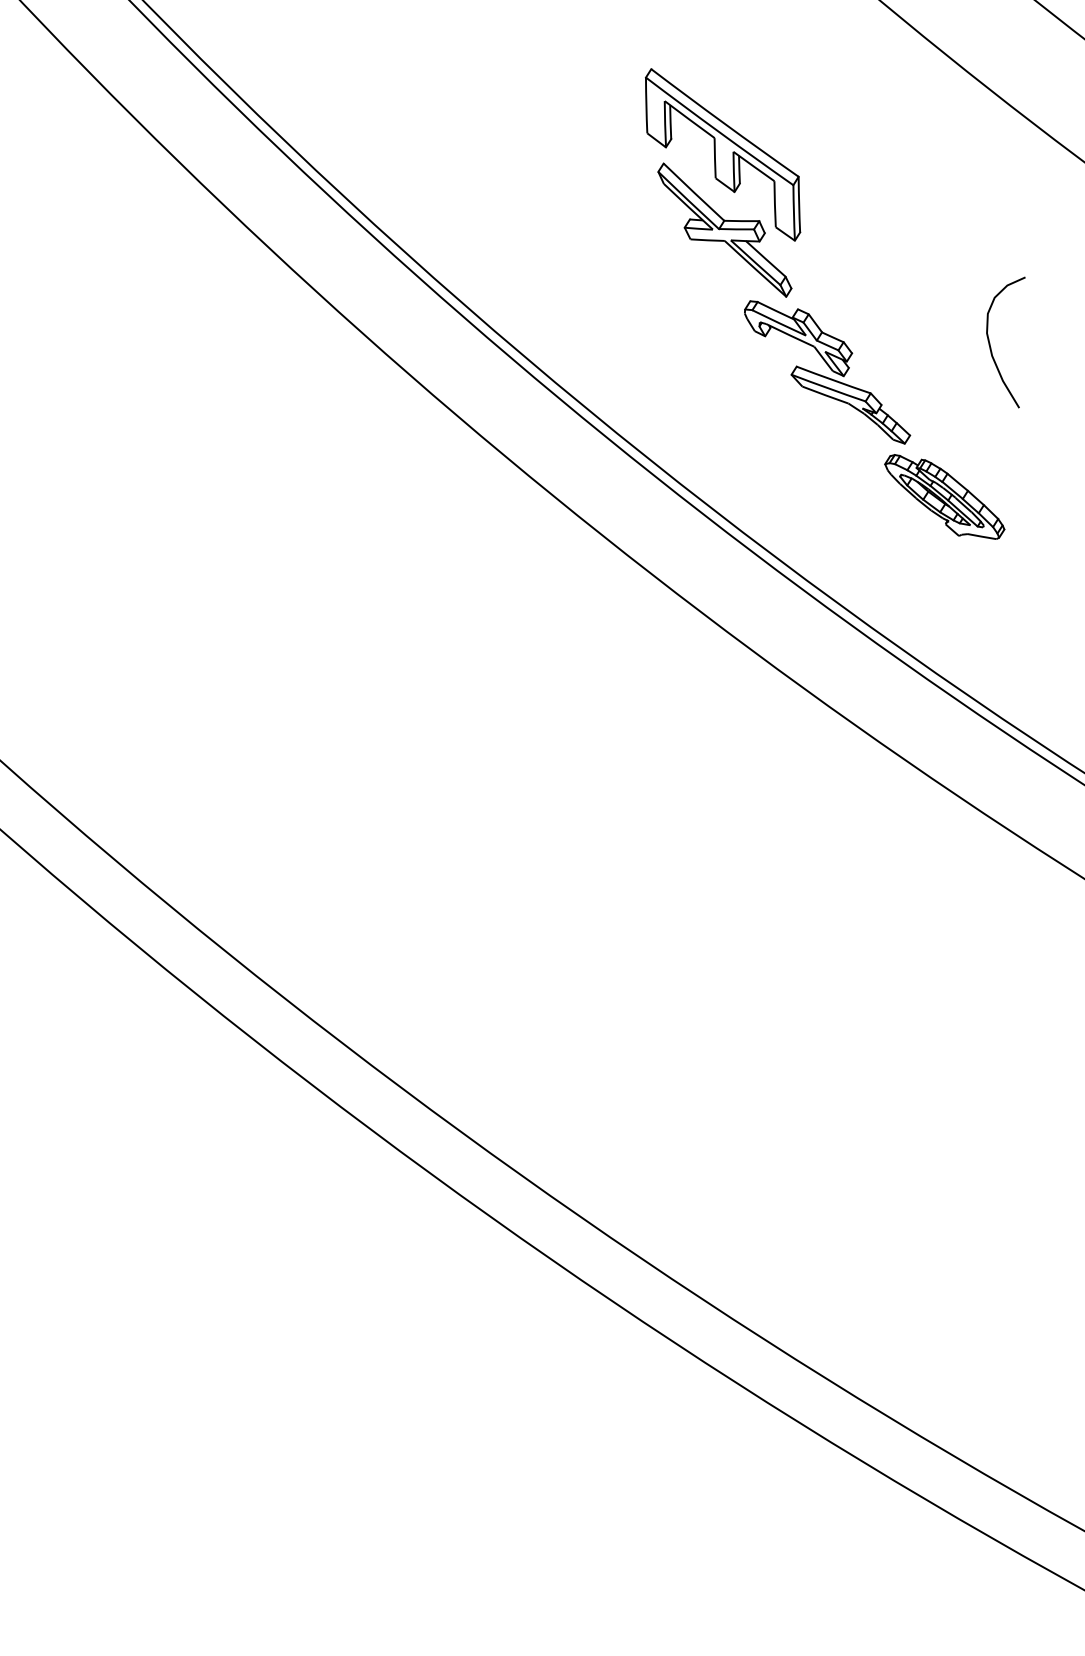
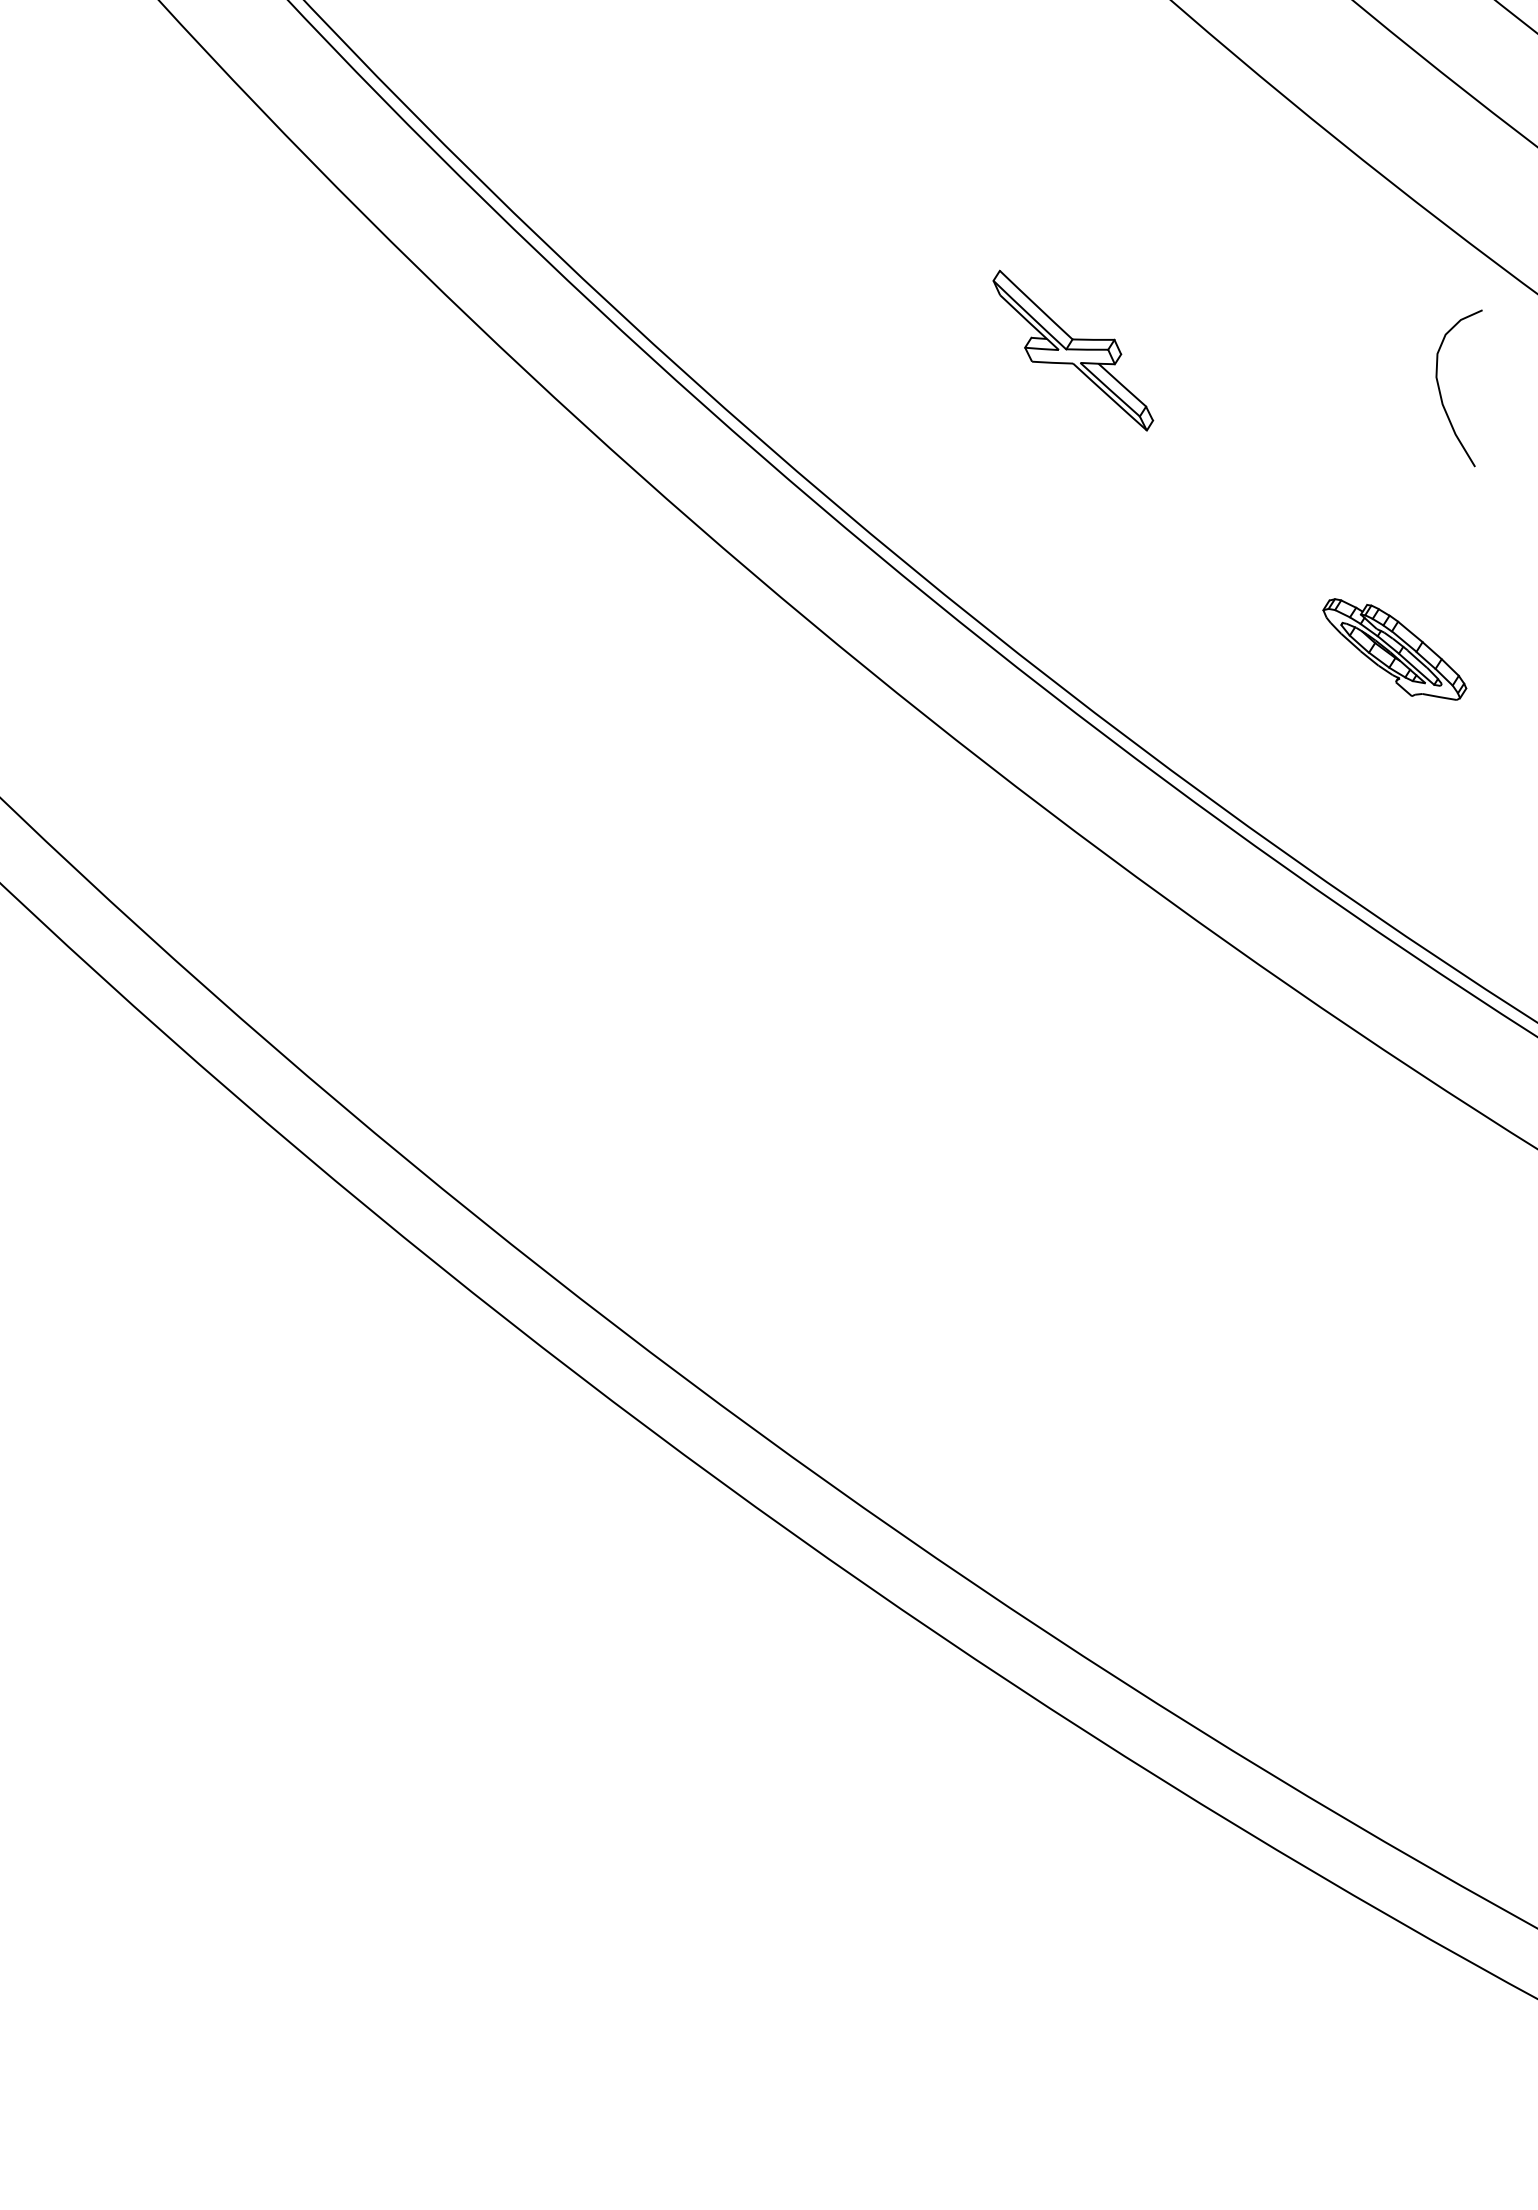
part: (722, 154) -> (1070, 260), removed
curve: (991, 346) -> (1441, 393), moved
part: (827, 371) -> (1196, 520), removed
part: (944, 497) -> (1394, 649), moved

